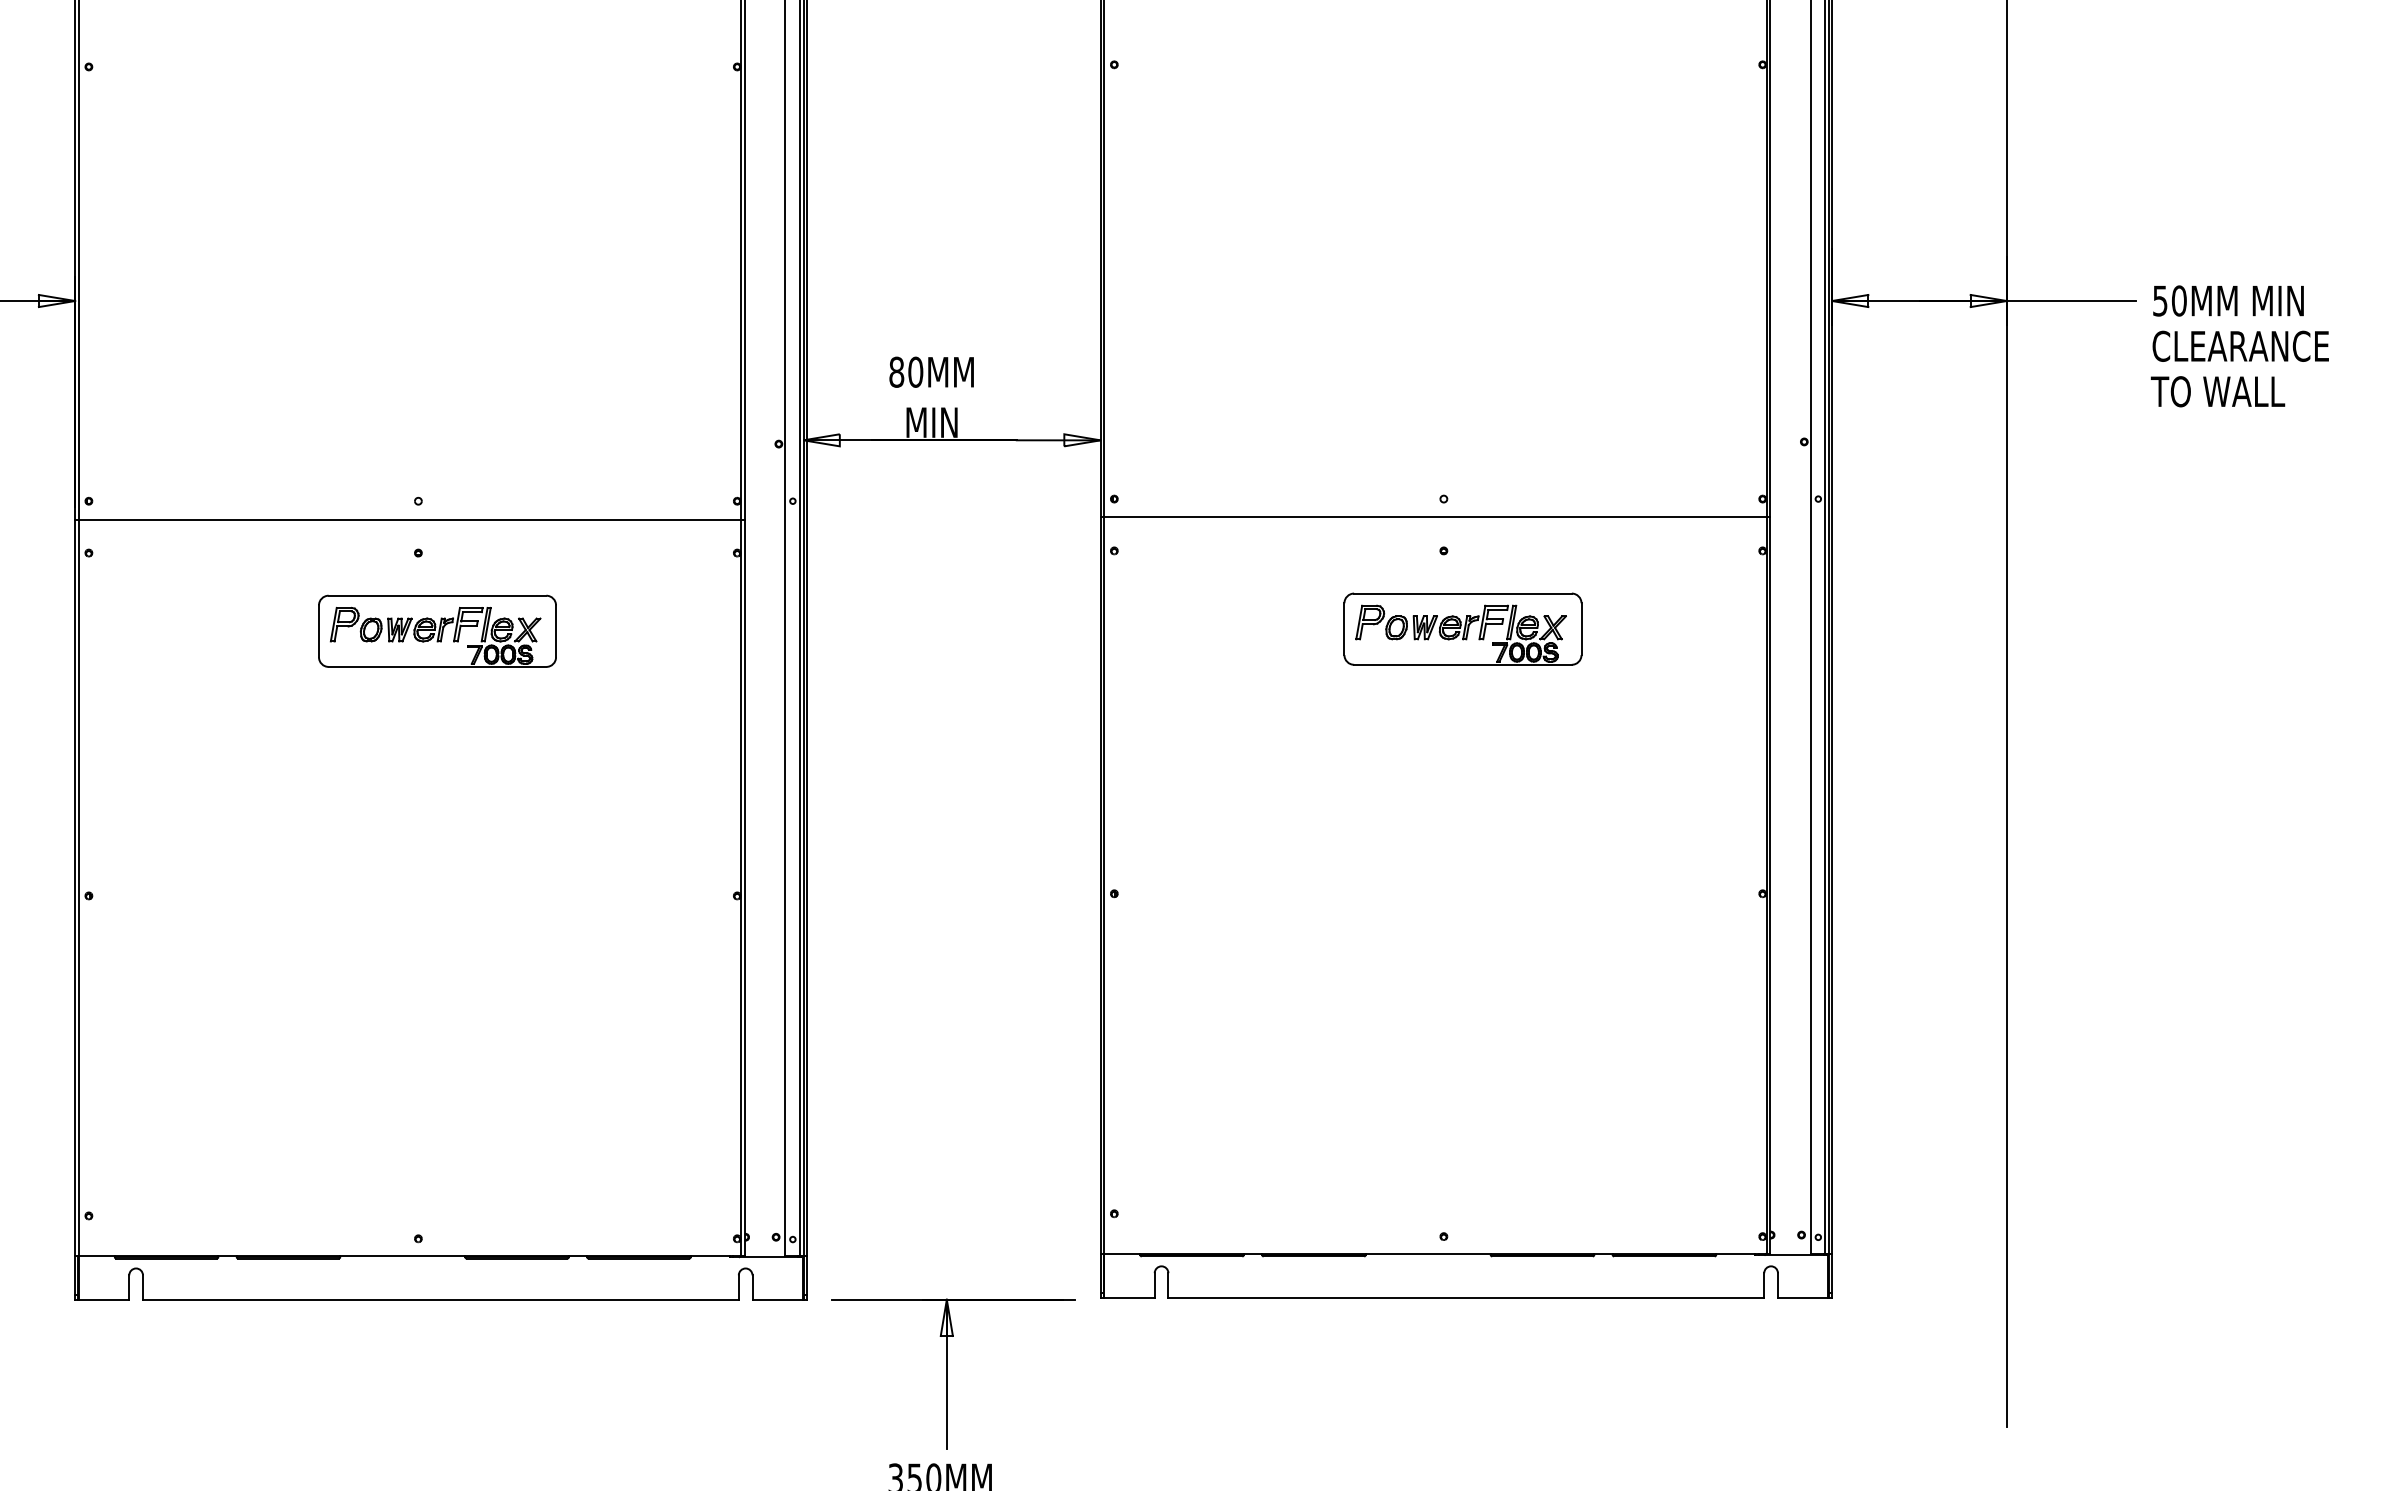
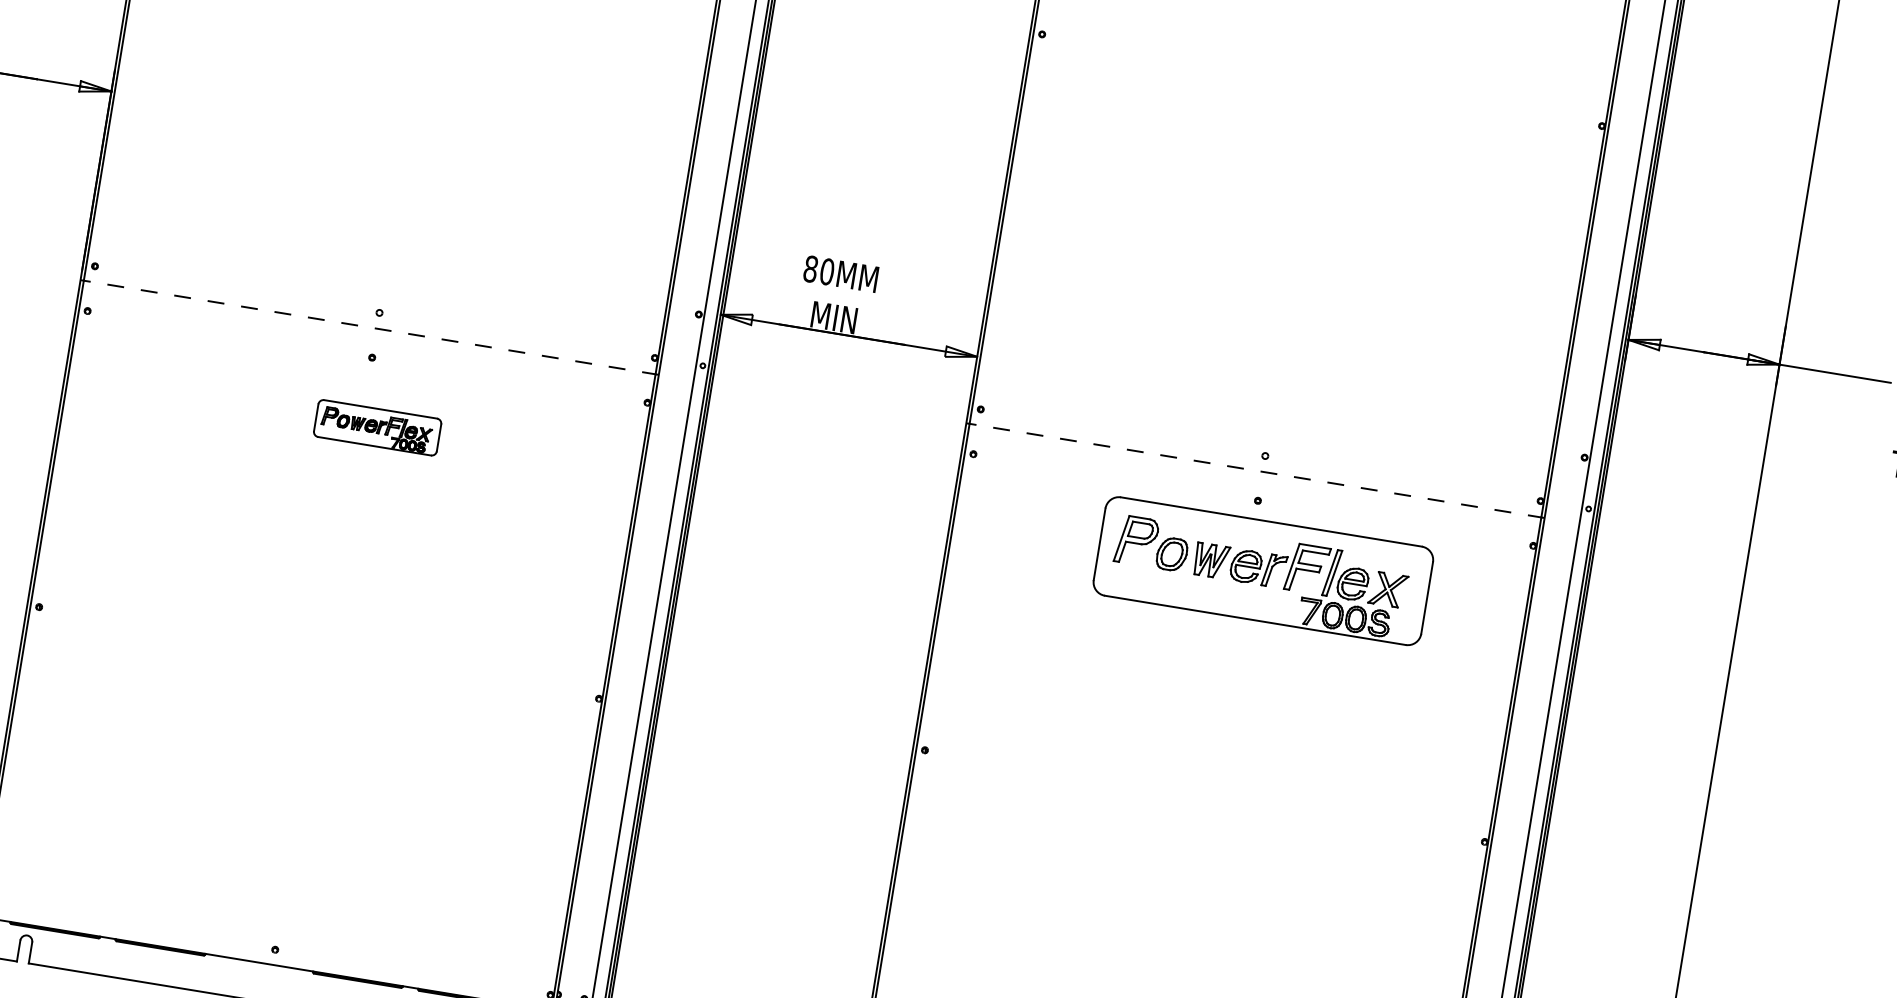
line: (1435, 517) -> (1255, 470), solid -> dashed
line: (410, 519) -> (370, 327), solid -> dashed
part: (1462, 628) -> (1263, 570), size x1.6
part: (437, 630) -> (377, 427), size x0.6

